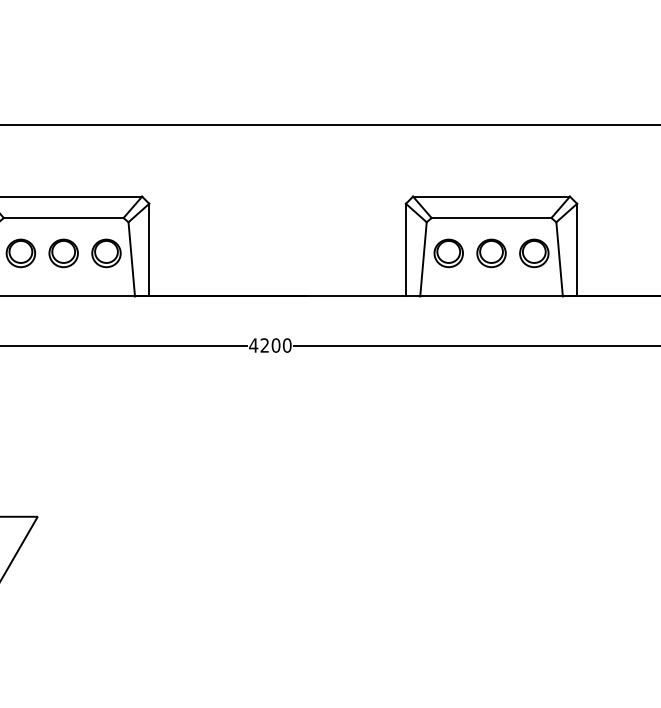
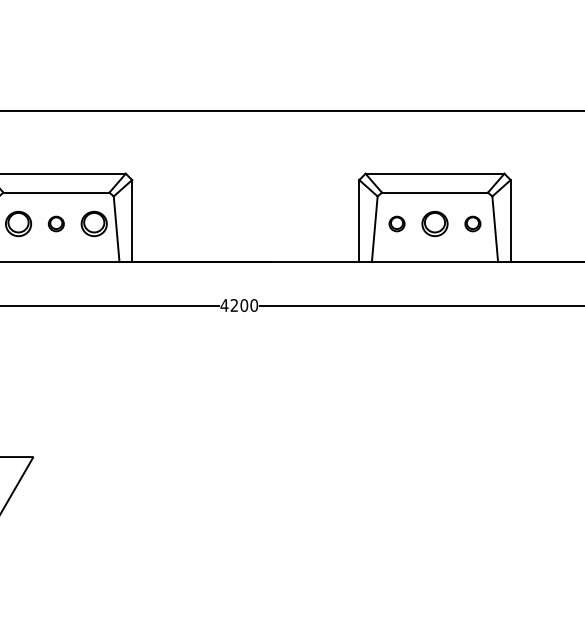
part: (63, 253) -> (56, 224), size x0.6
part: (448, 253) -> (396, 224), size x0.6
part: (534, 253) -> (473, 224), size x0.6

